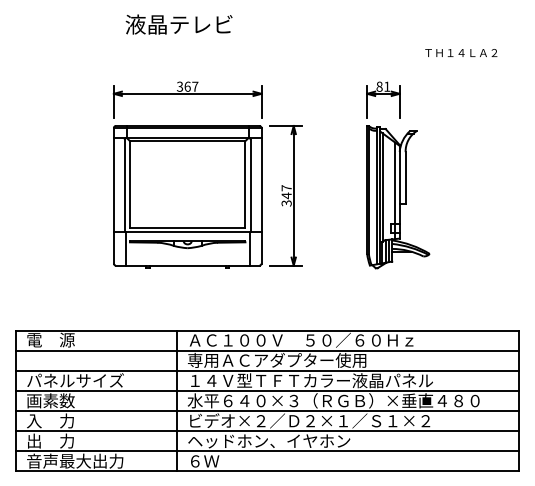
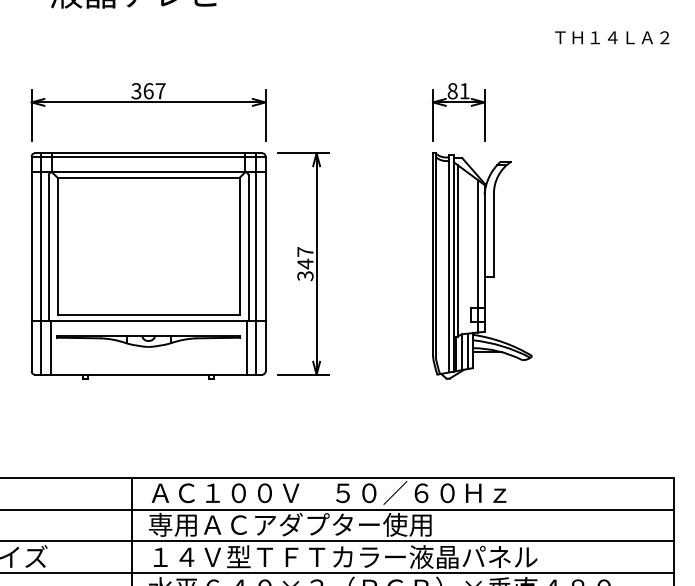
text: (461, 52) -> (612, 36), moved
line: (119, 195) -> (40, 263), added
line: (255, 195) -> (256, 263), added

